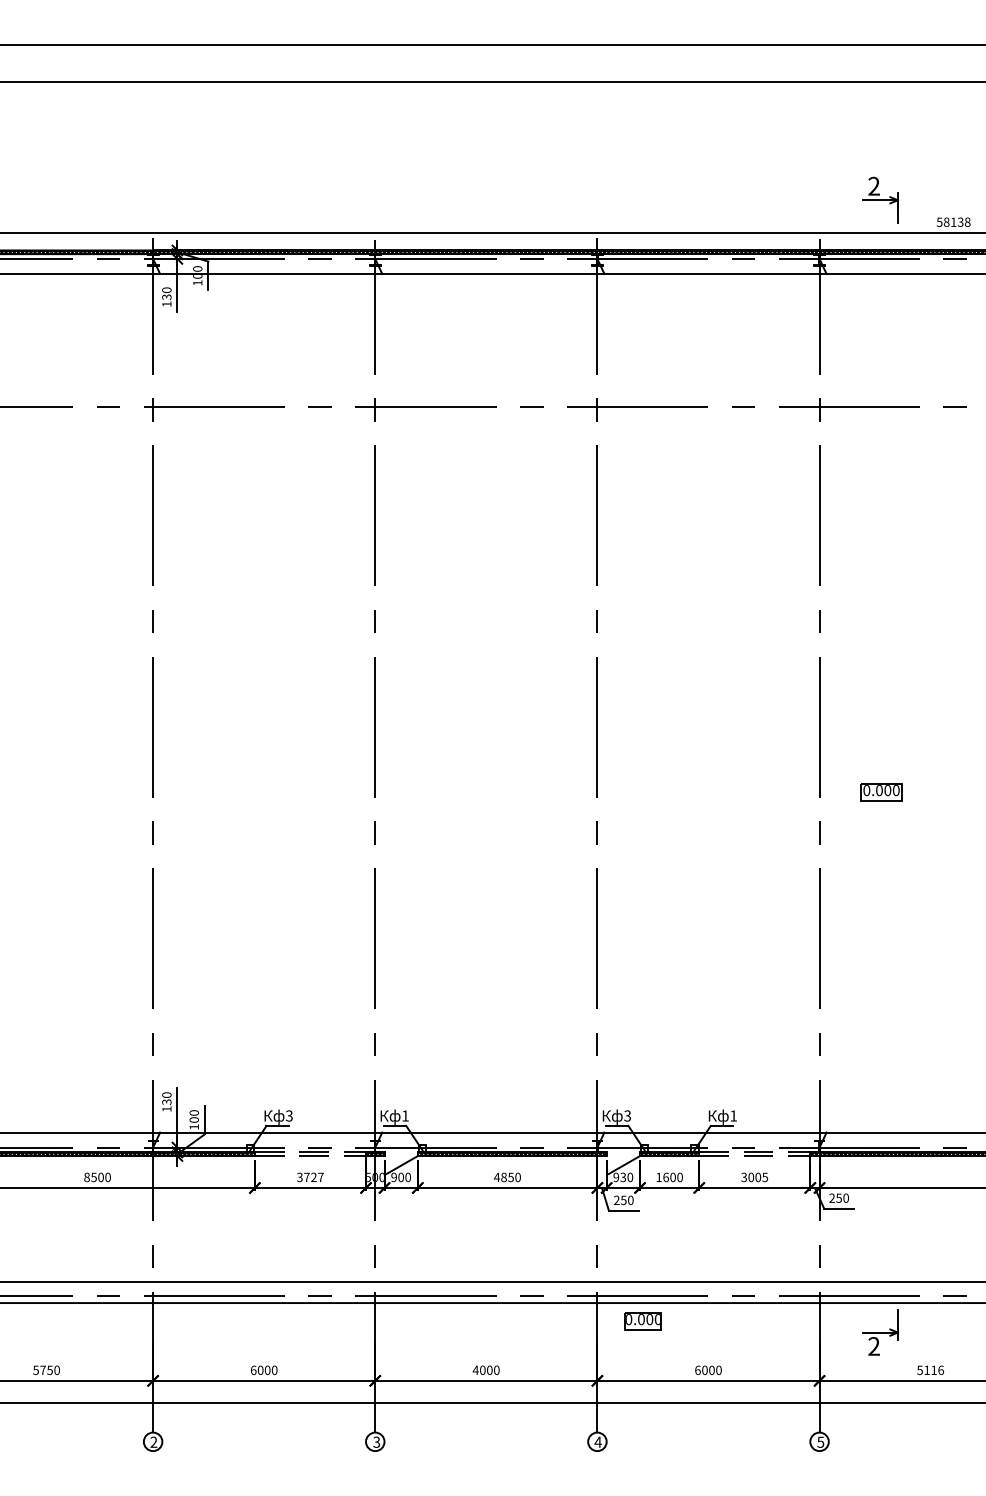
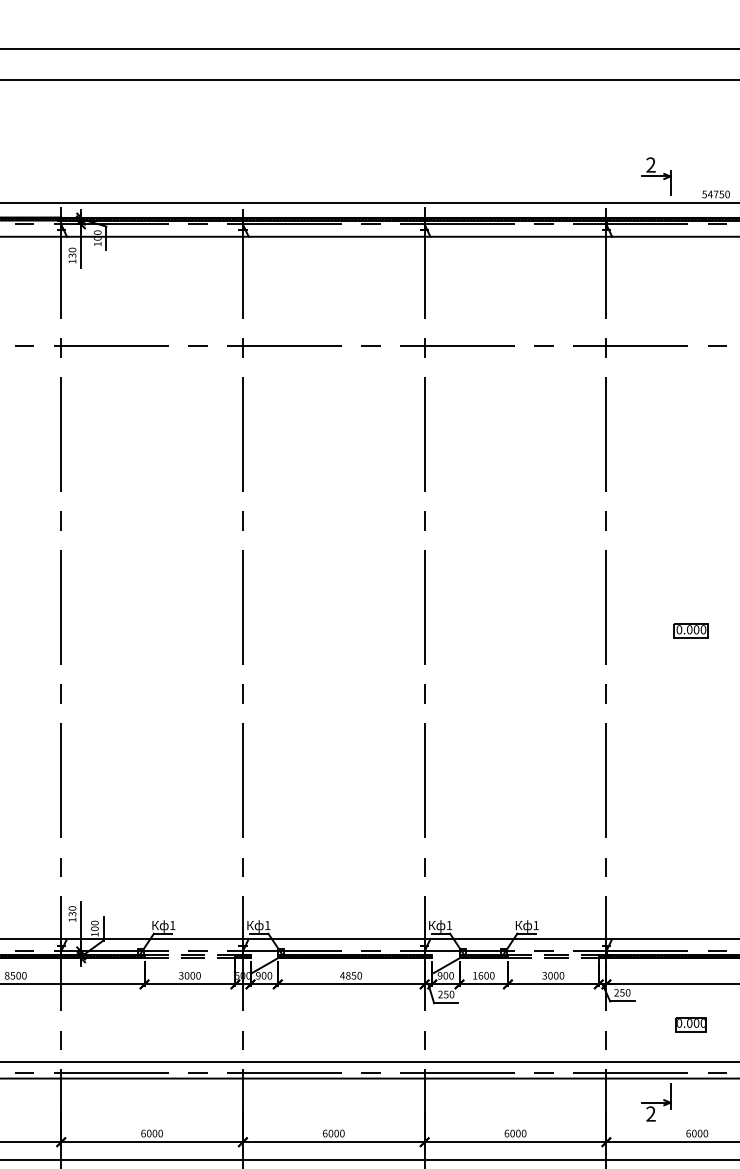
text: (956, 221) -> (718, 193), 58138 -> 54750
part: (881, 792) -> (691, 631), moved
text: (289, 1115) -> (172, 925), 3 -> 1
text: (627, 1115) -> (449, 925), 3 -> 1
text: (623, 1176) -> (446, 975), 930 -> 900
text: (765, 1176) -> (562, 975), 3005 -> 3000
text: (313, 1177) -> (192, 975), 3727 -> 3000
part: (642, 1321) -> (690, 1024), moved
text: (475, 1369) -> (324, 1132), 4000 -> 6000
text: (930, 1370) -> (697, 1133), 5116 -> 6000

